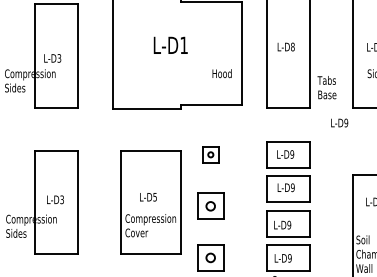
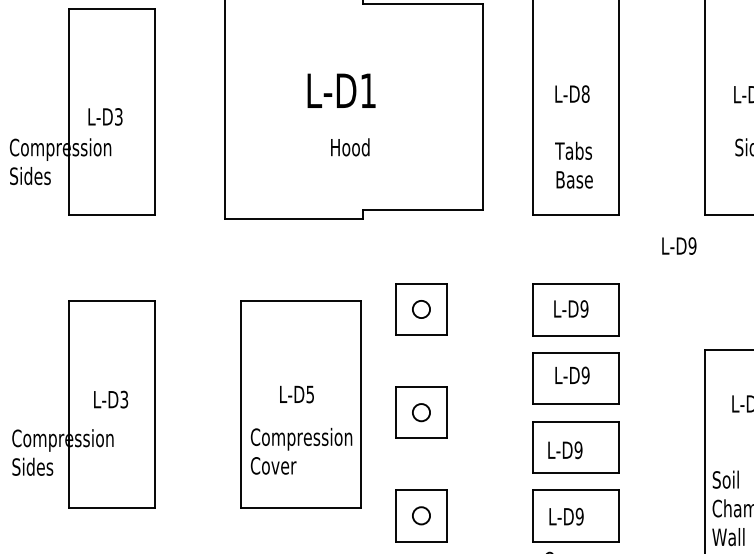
text: (221, 73) -> (349, 147), moved
text: (326, 87) -> (572, 165), moved
part: (210, 154) -> (420, 308), size x1.67

